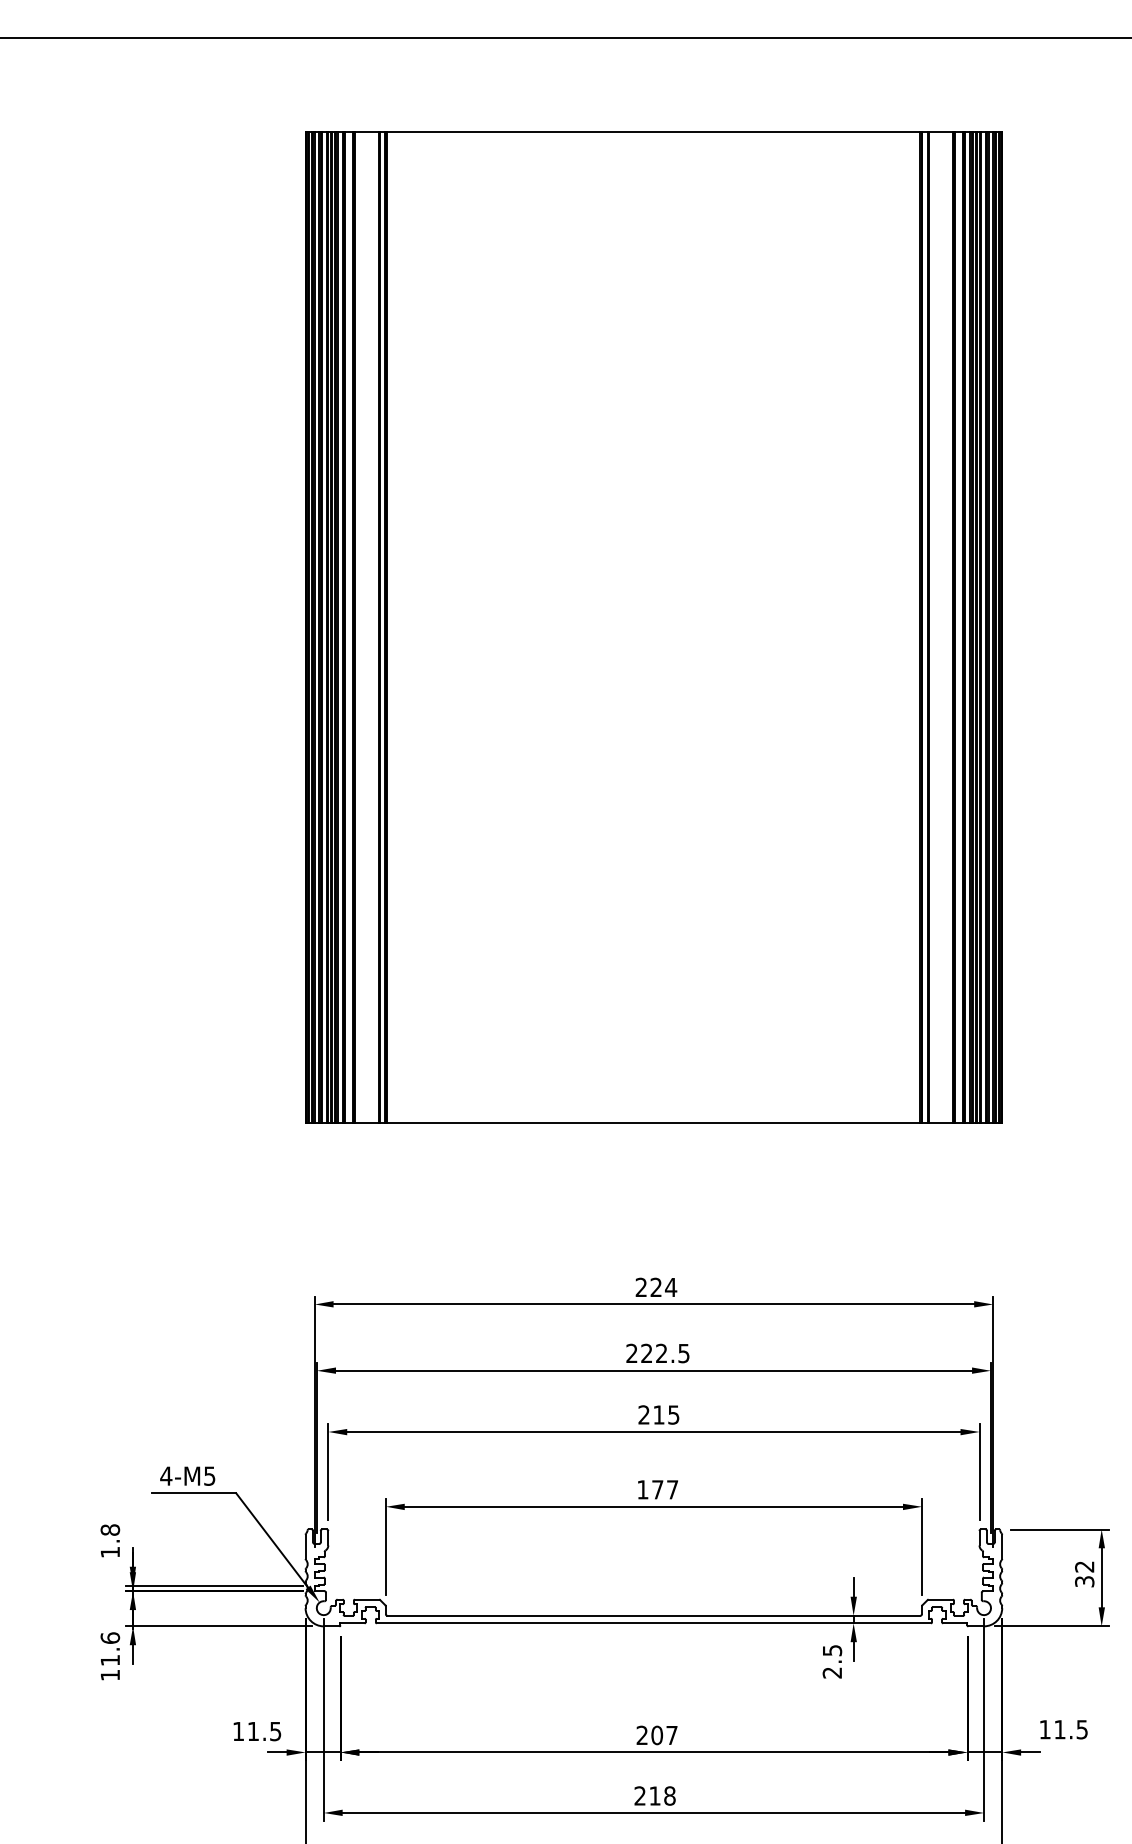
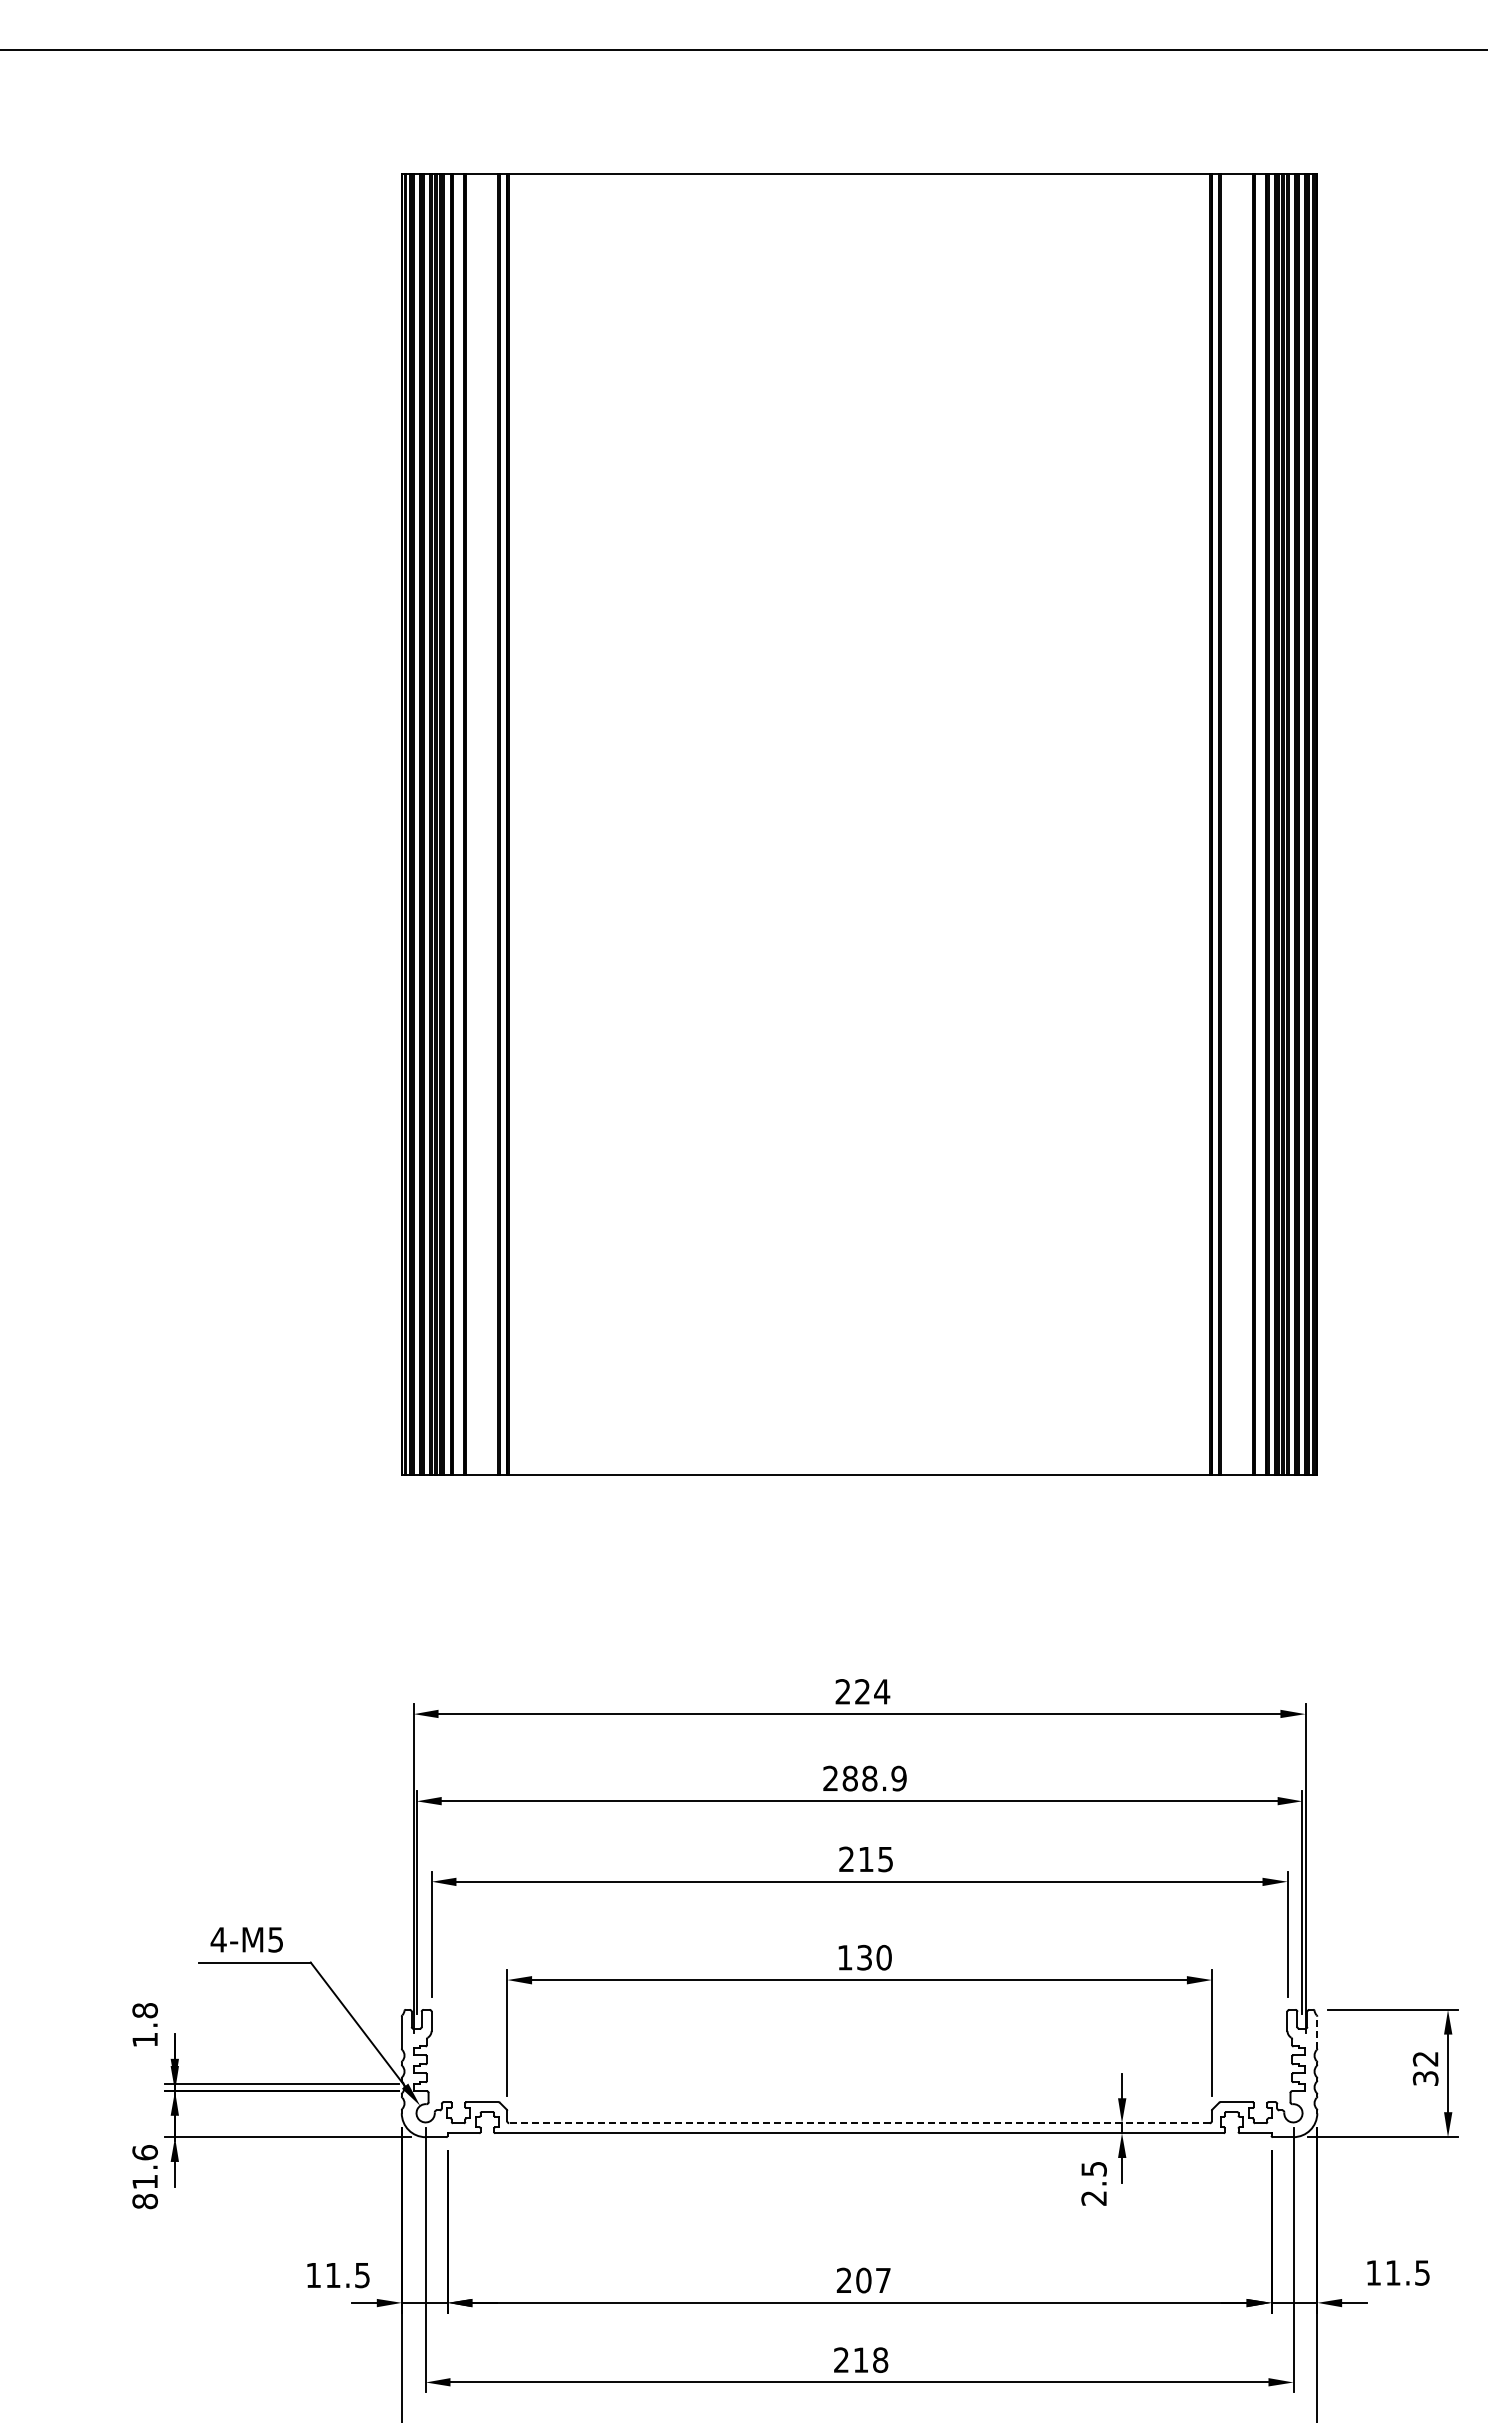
text: (665, 1353) -> (874, 1778), 222.5 -> 288.9
text: (665, 1489) -> (874, 1957), 177 -> 130
line: (1002, 1546) -> (1317, 2032), solid -> dashed
line: (653, 1615) -> (859, 2123), solid -> dashed
text: (109, 1675) -> (144, 2201), 11.6 -> 81.6

